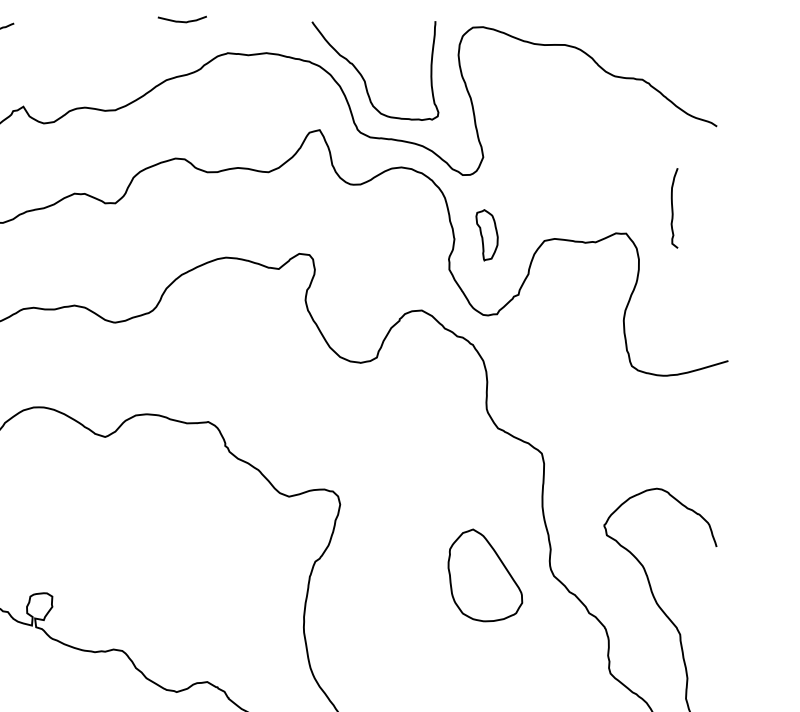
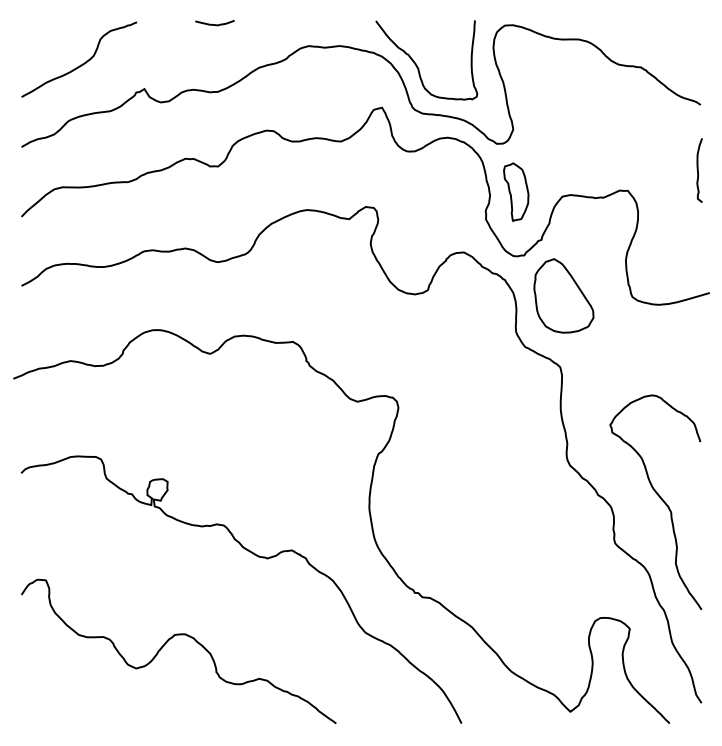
curve: (181, 21) -> (214, 24), moved
curve: (673, 208) -> (698, 170), moved
part: (487, 234) -> (516, 191), size x1.43
part: (484, 574) -> (563, 295), moved

